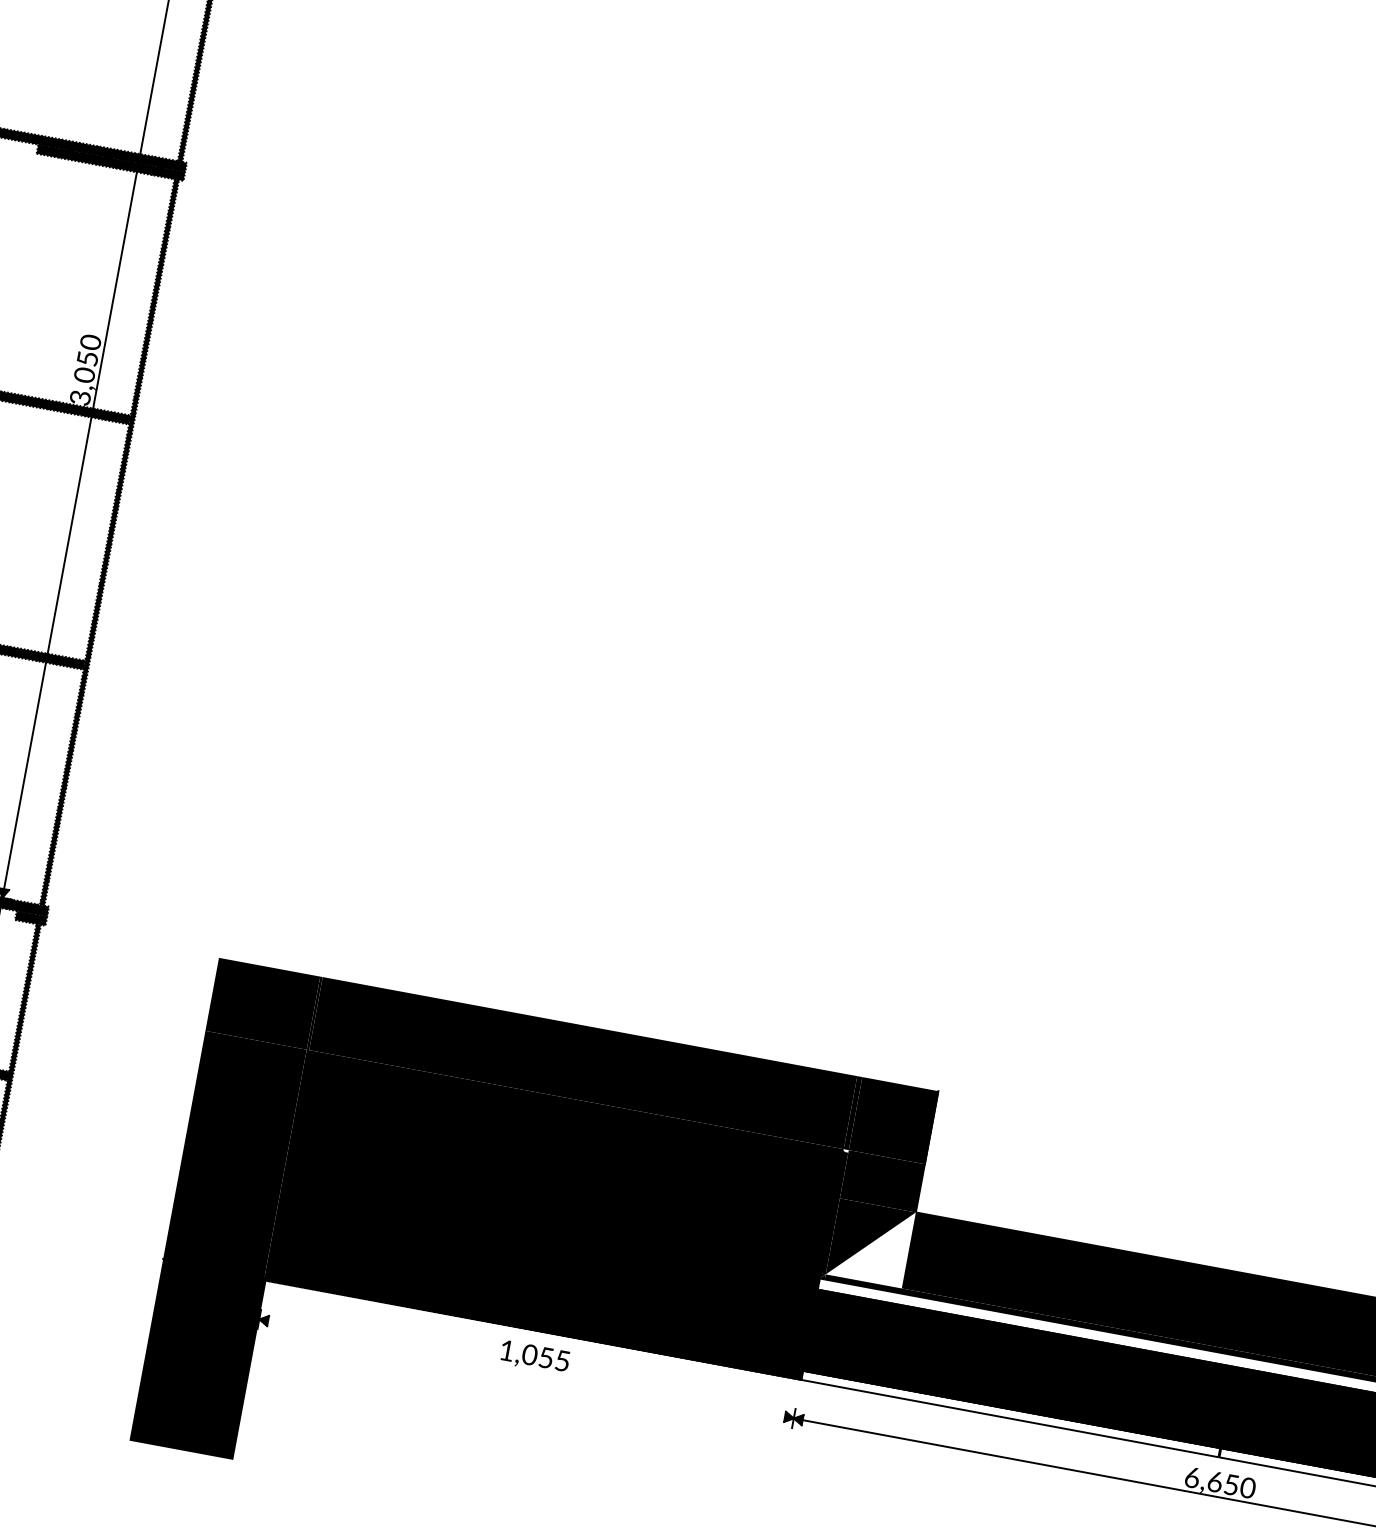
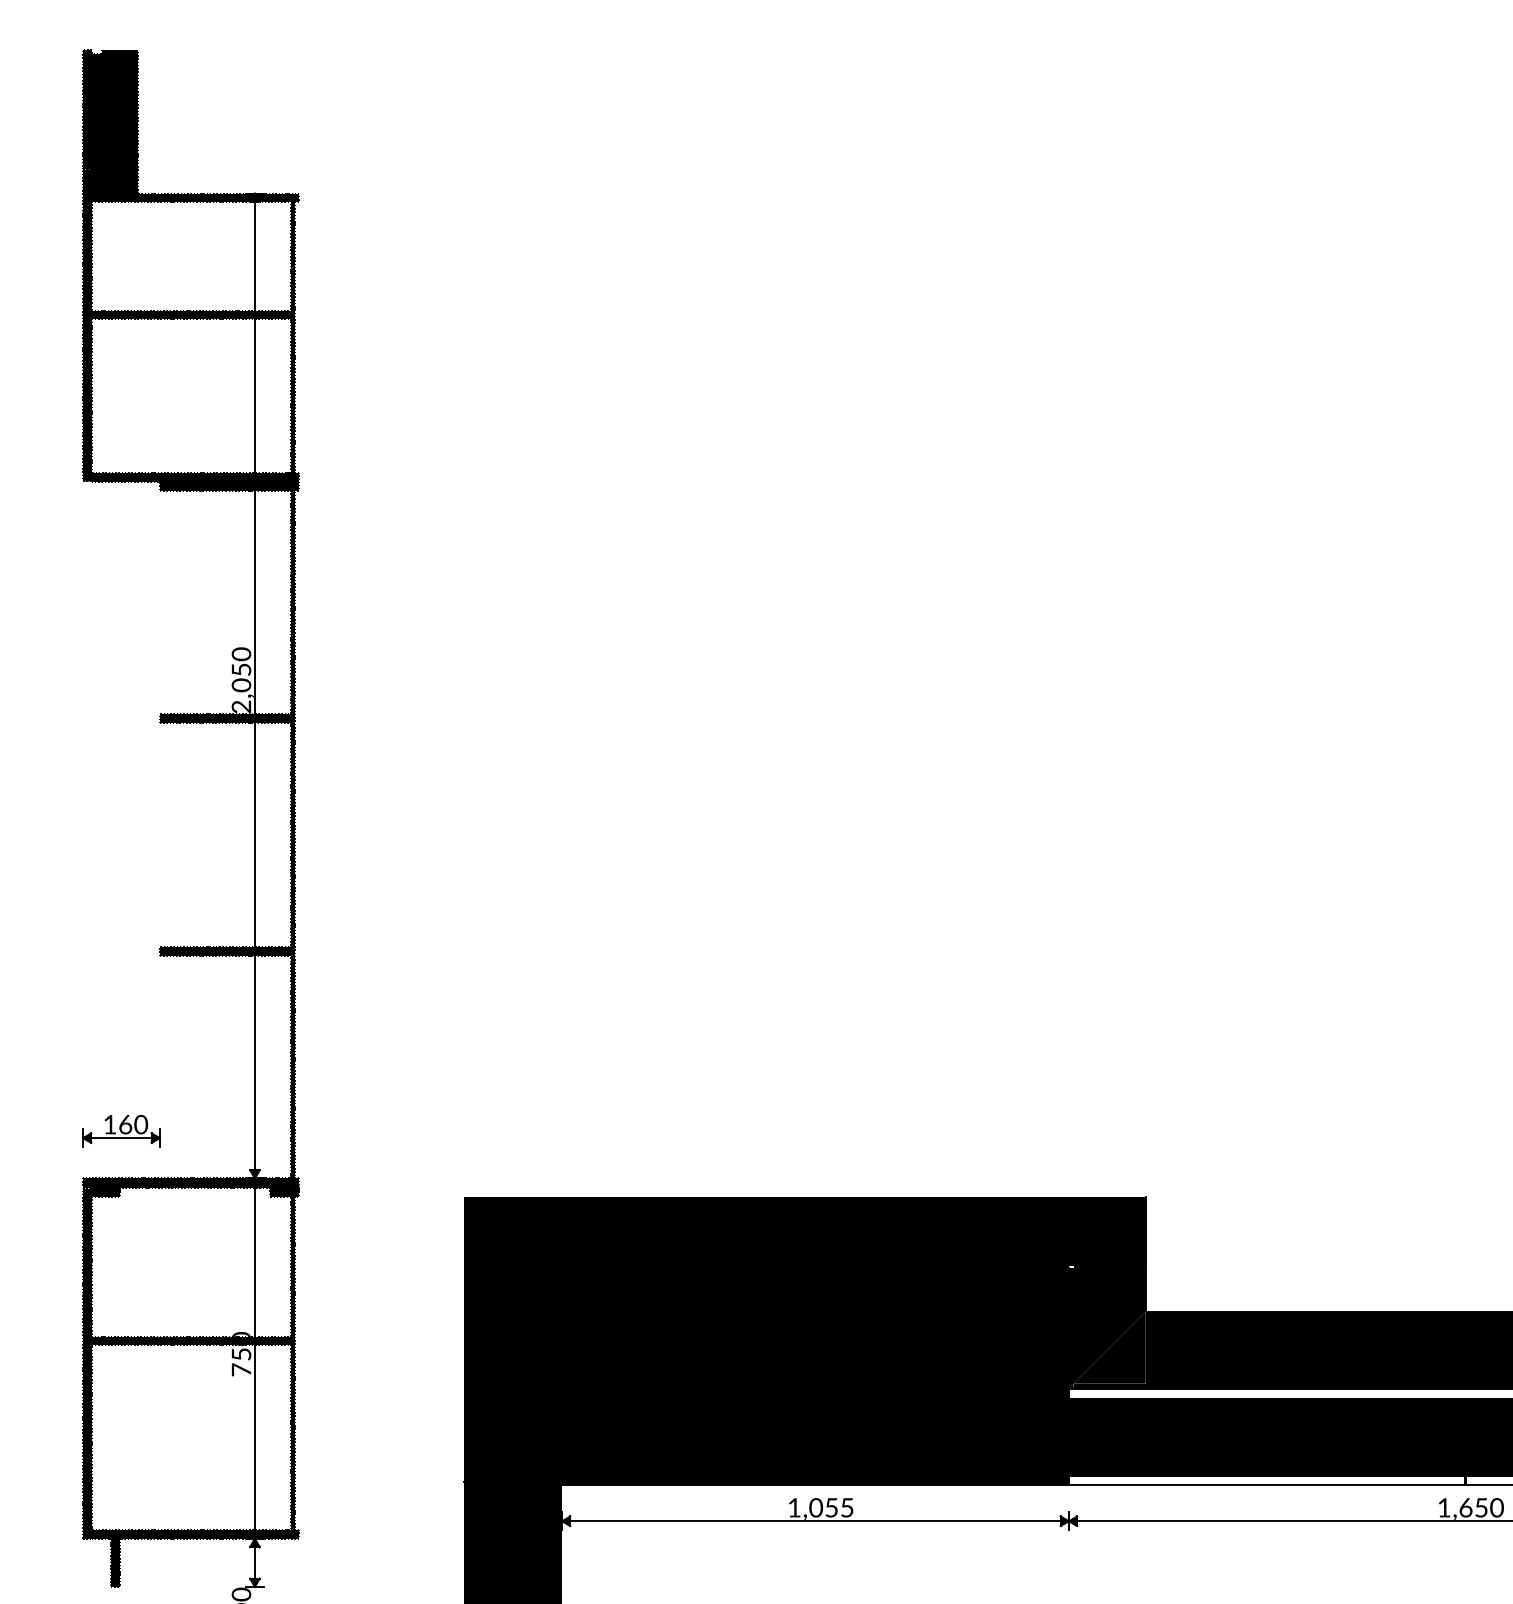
text: (83, 398) -> (244, 706), 3,050 -> 2,050
fill: (870, 1243) -> (1109, 1347), added
line: (526, 1369) -> (815, 1521), added
text: (1192, 1477) -> (1444, 1507), 6,650 -> 1,650

